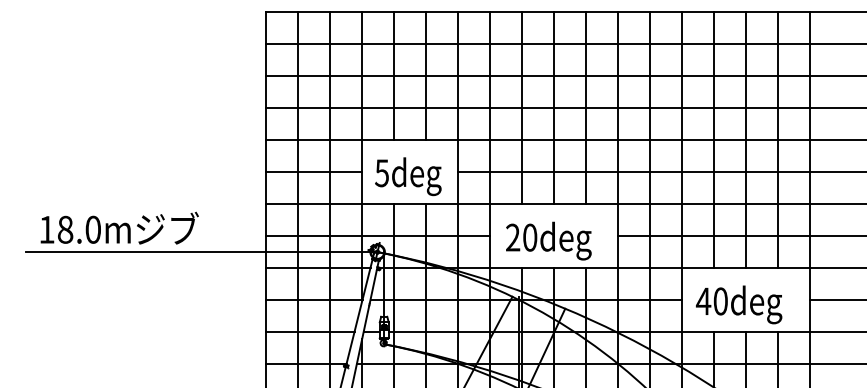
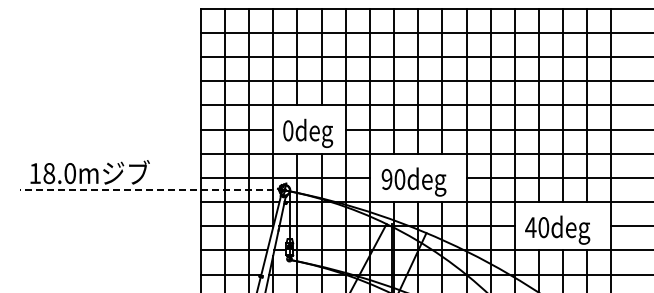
text: (381, 172) -> (287, 130), 5deg -> 0deg
text: (512, 237) -> (386, 179), 20deg -> 90deg
line: (202, 252) -> (152, 190), solid -> dashed

